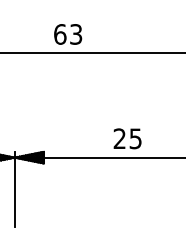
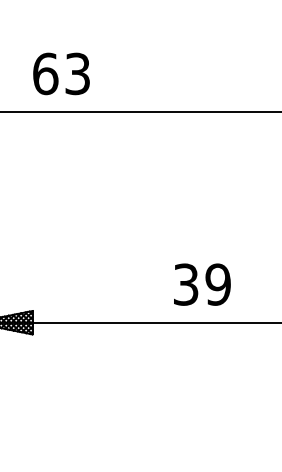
text: (68, 34) -> (62, 74), moved
text: (127, 138) -> (201, 284), 25 -> 39

